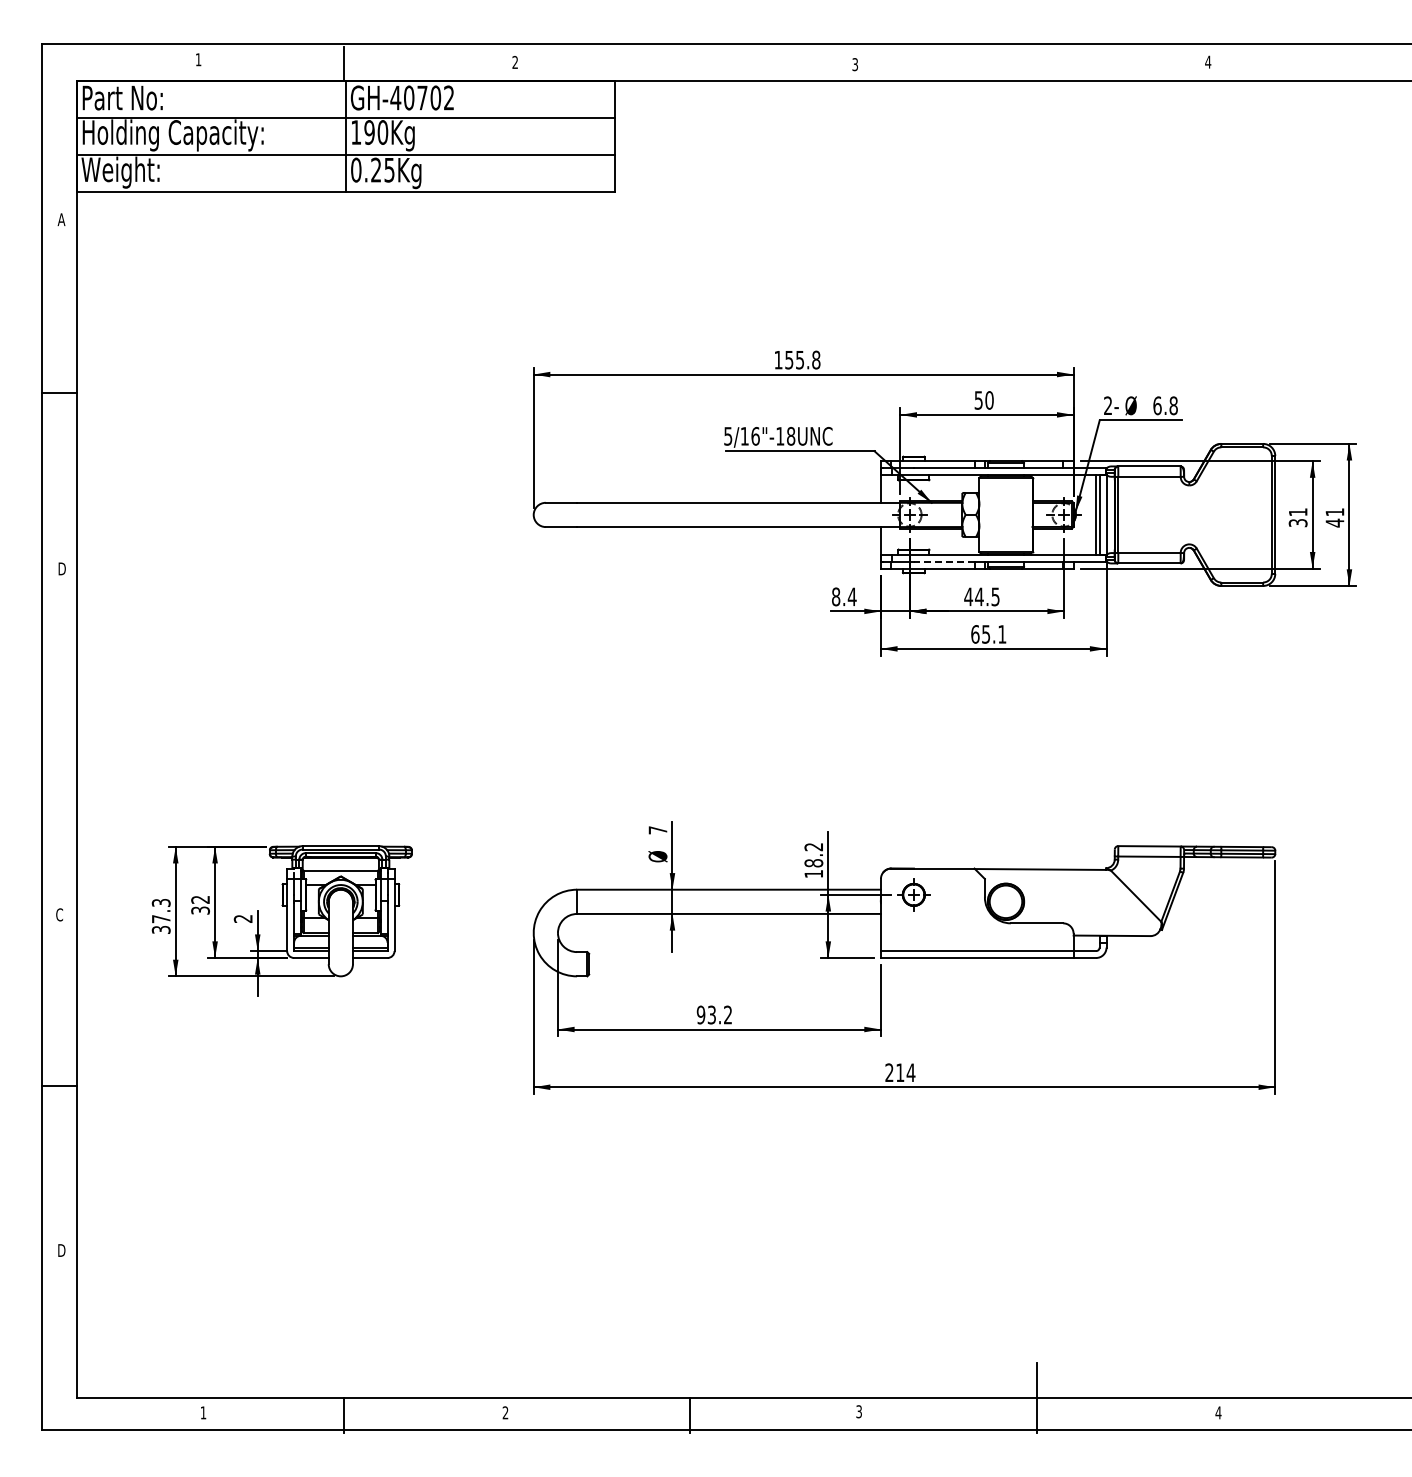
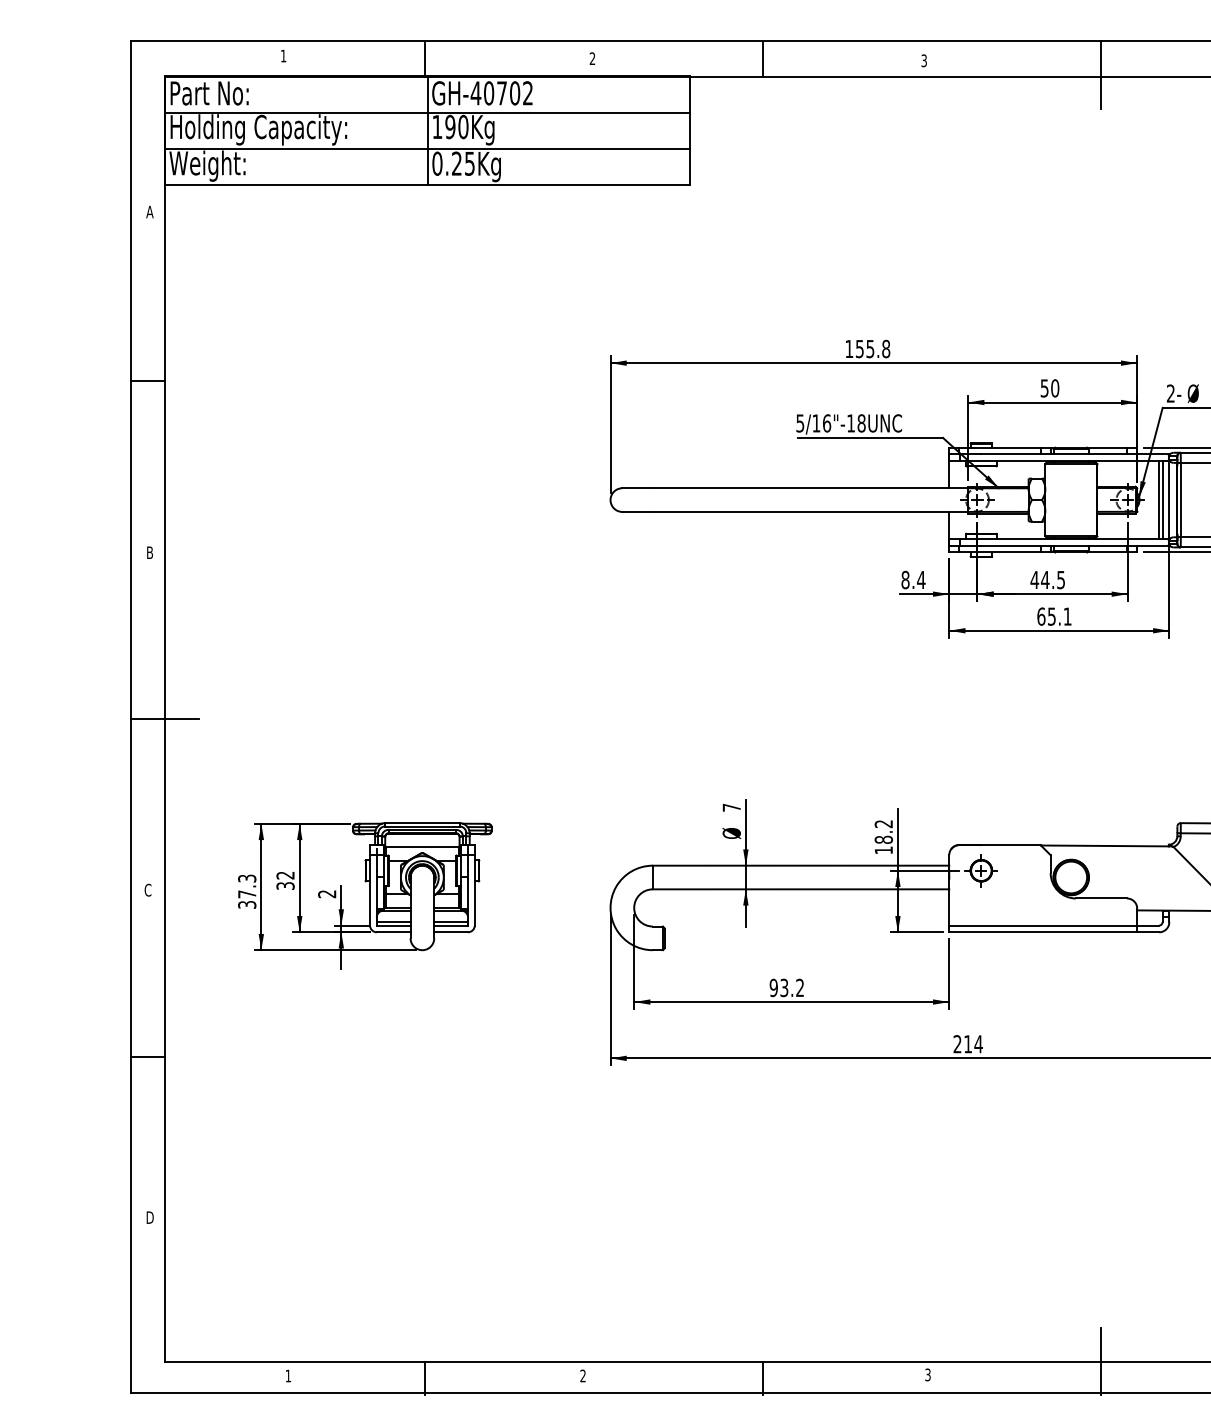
line: (690, 63) -> (763, 59), added
line: (1036, 78) -> (1101, 74), added
line: (943, 561) -> (1010, 545), dashed -> solid
text: (62, 569) -> (150, 553), D -> B
line: (76, 739) -> (164, 719), added

